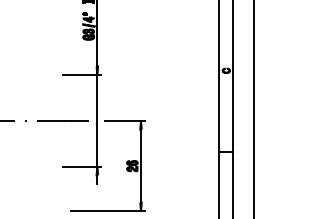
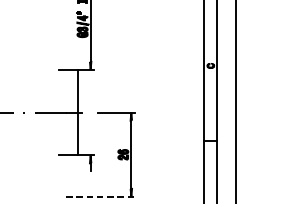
line: (97, 120) -> (77, 112), moved
line: (107, 211) -> (100, 197), solid -> dashed

